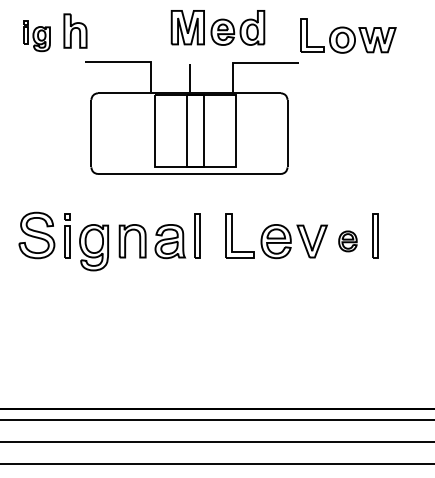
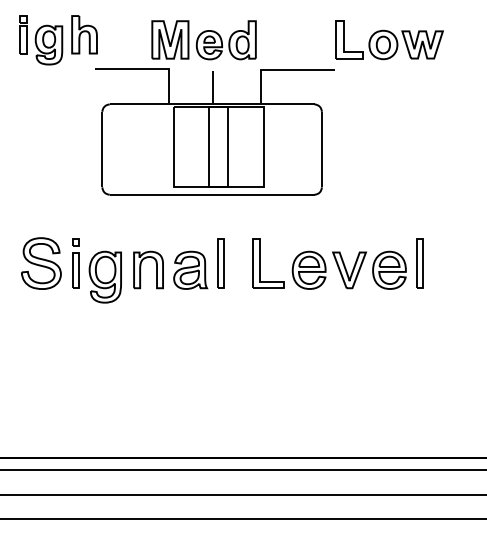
part: (217, 28) -> (203, 40), moved
part: (37, 36) -> (41, 40), size x1.43
part: (347, 240) -> (389, 269), size x1.67

